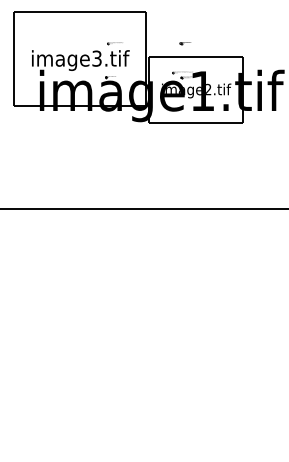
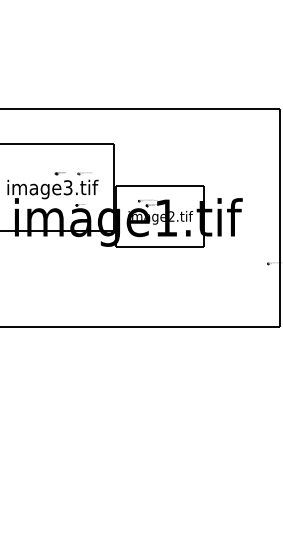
part: (184, 43) -> (59, 173), moved

